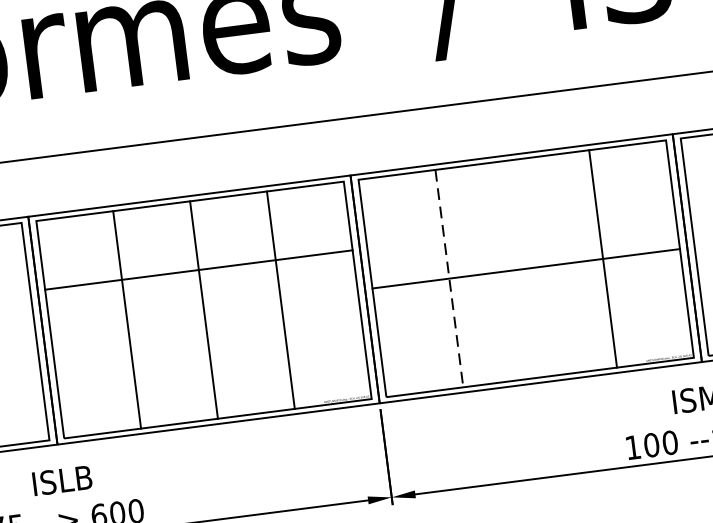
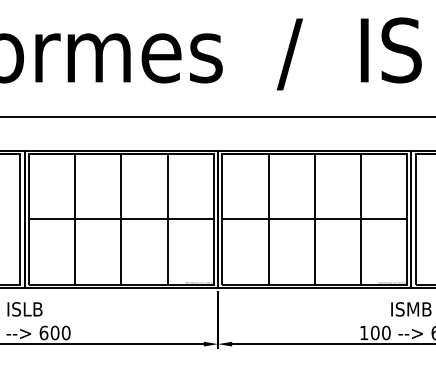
line: (526, 268) -> (314, 219), added
line: (199, 270) -> (121, 219), moved
line: (449, 278) -> (268, 219), dashed -> solid

